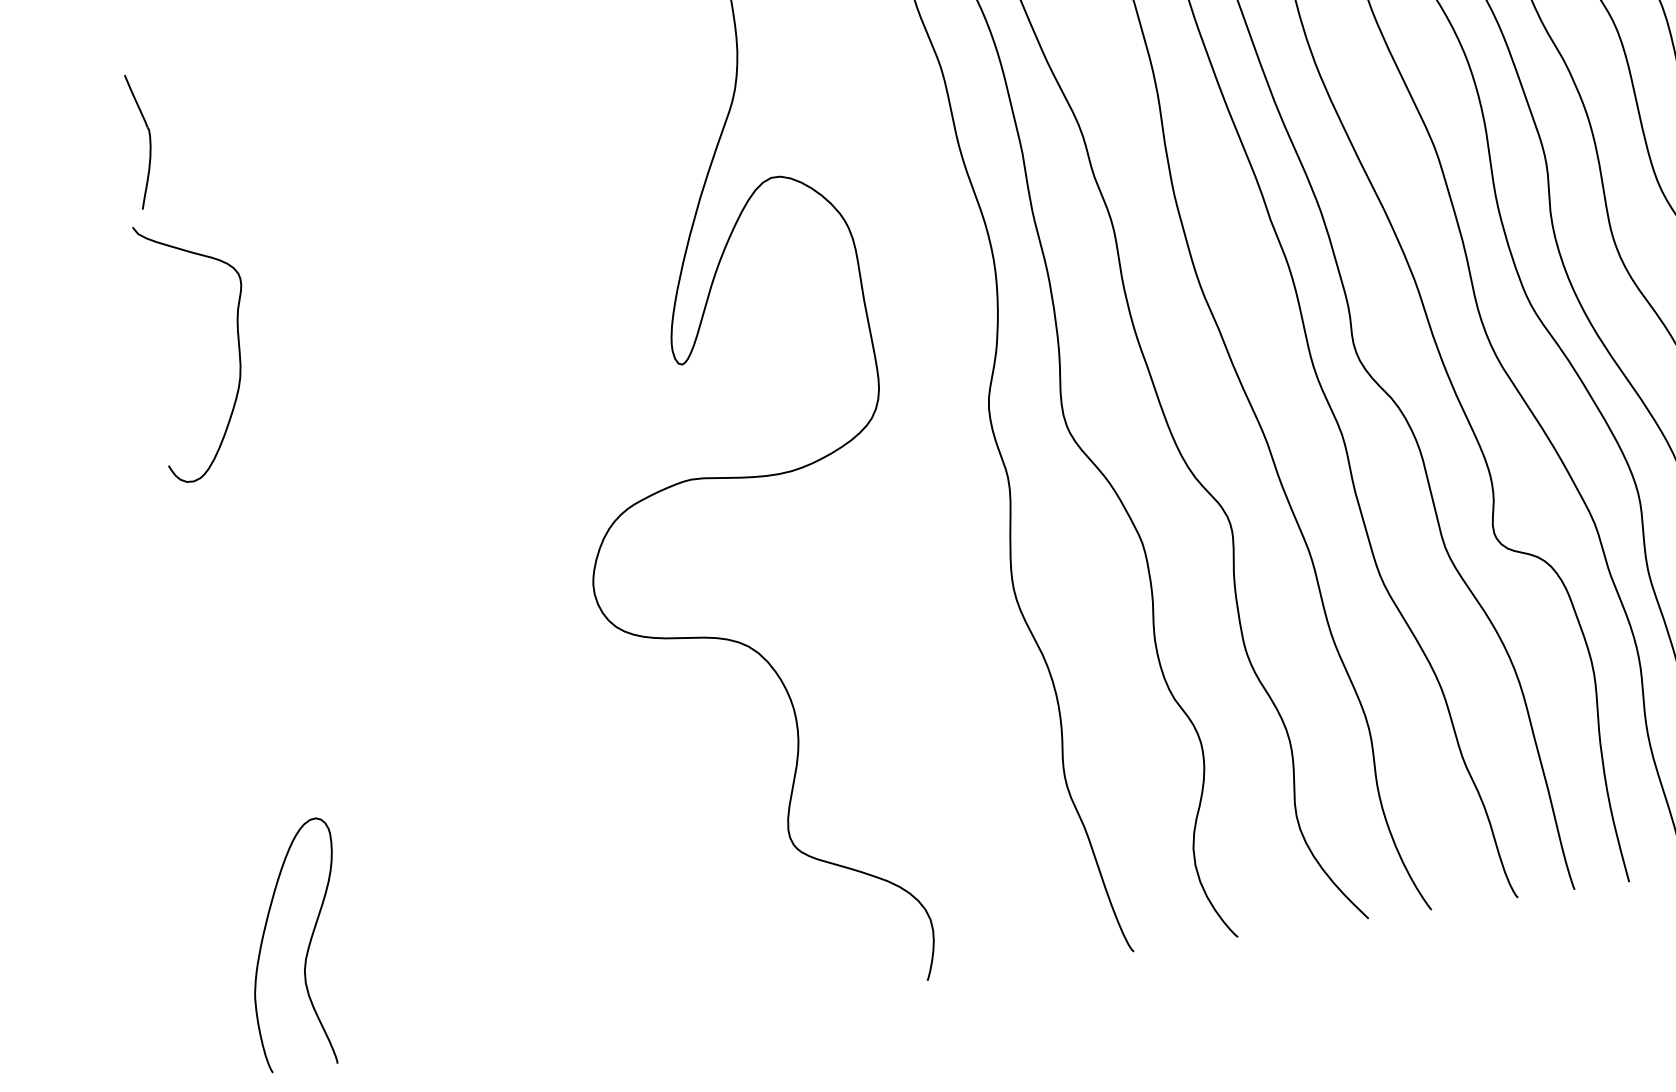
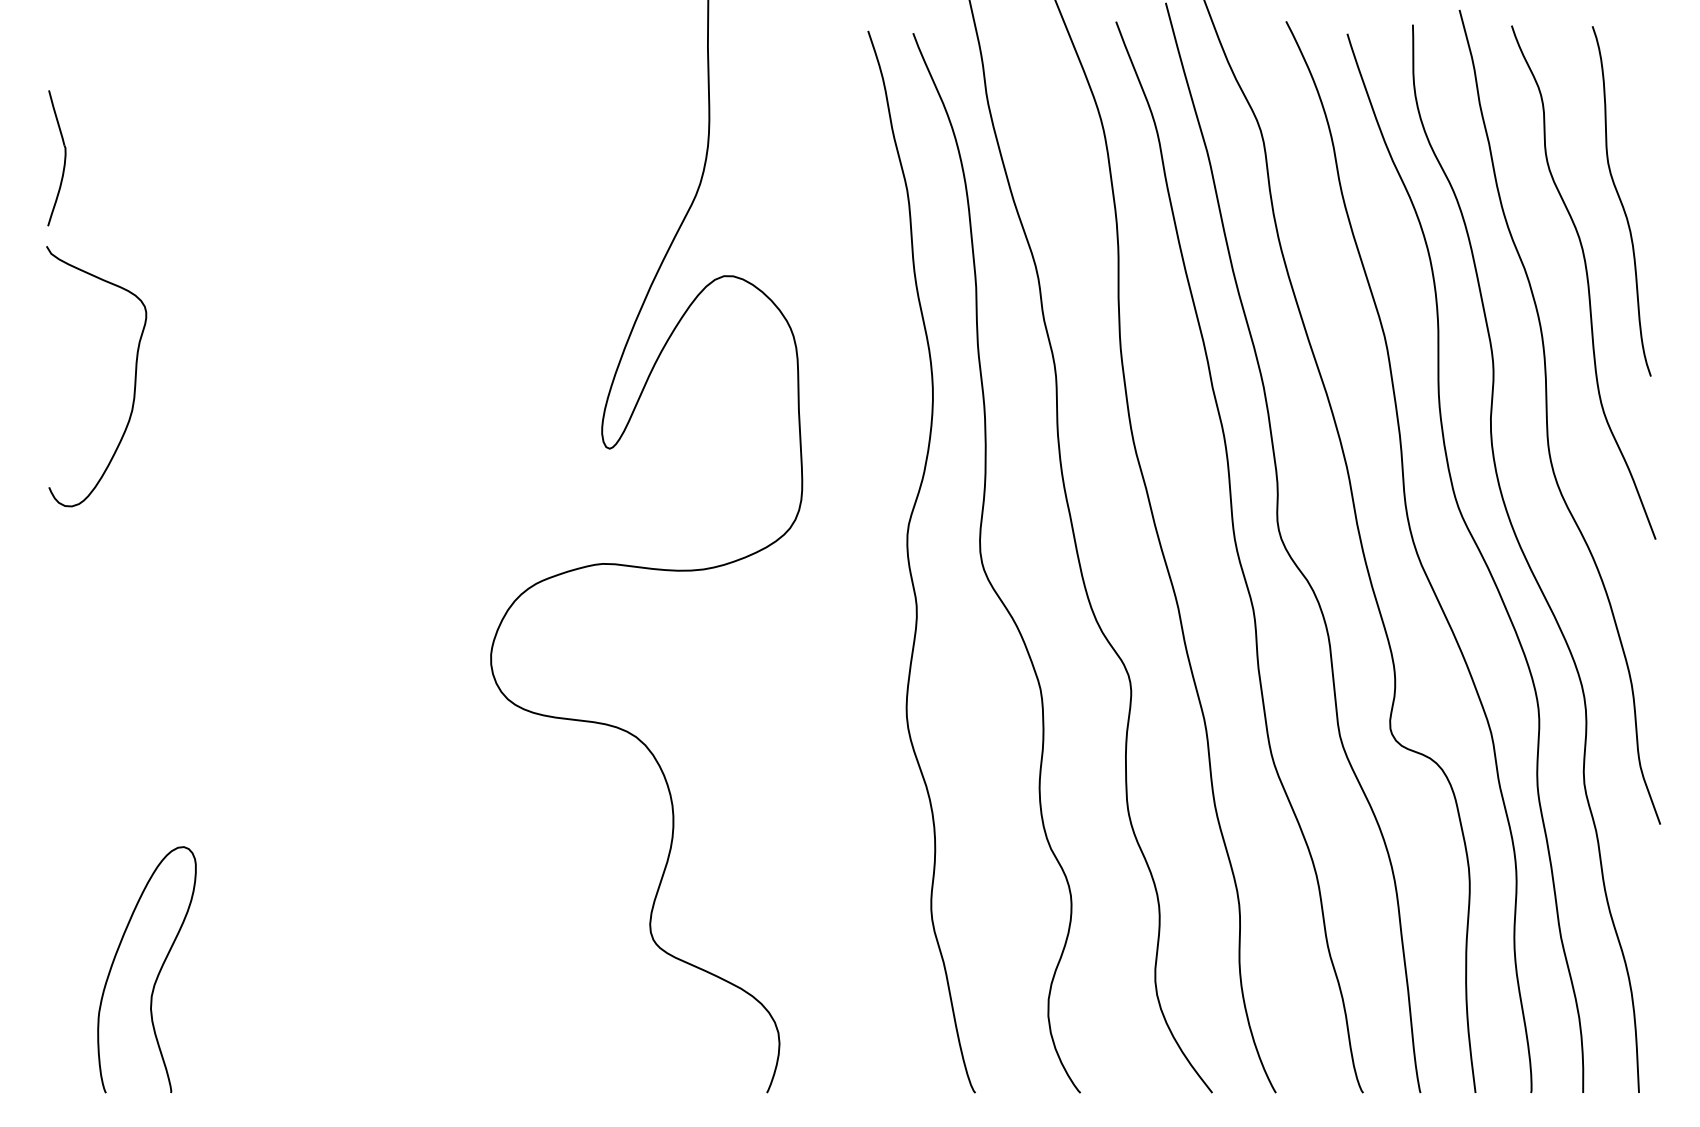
part: (149, 140) -> (64, 158), moved
curve: (237, 344) -> (134, 376), moved

